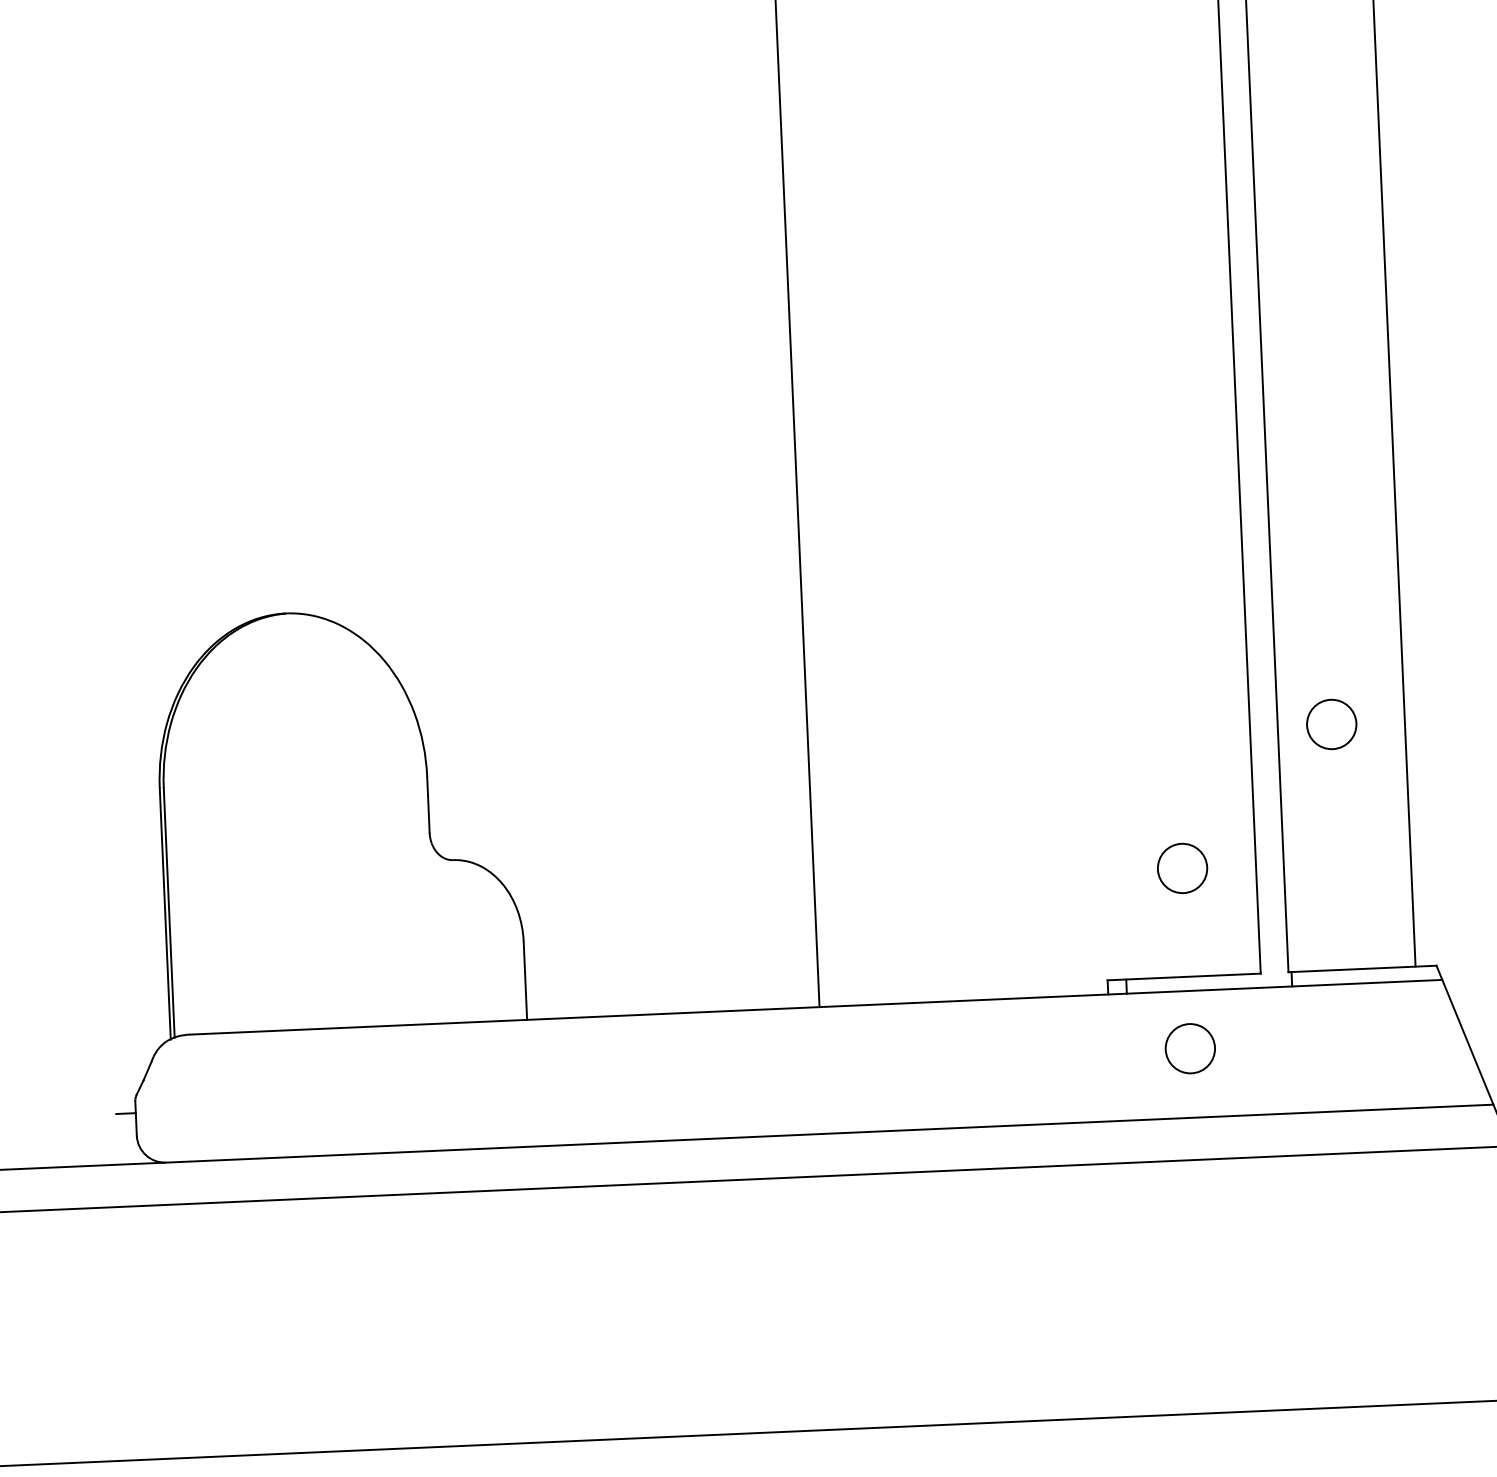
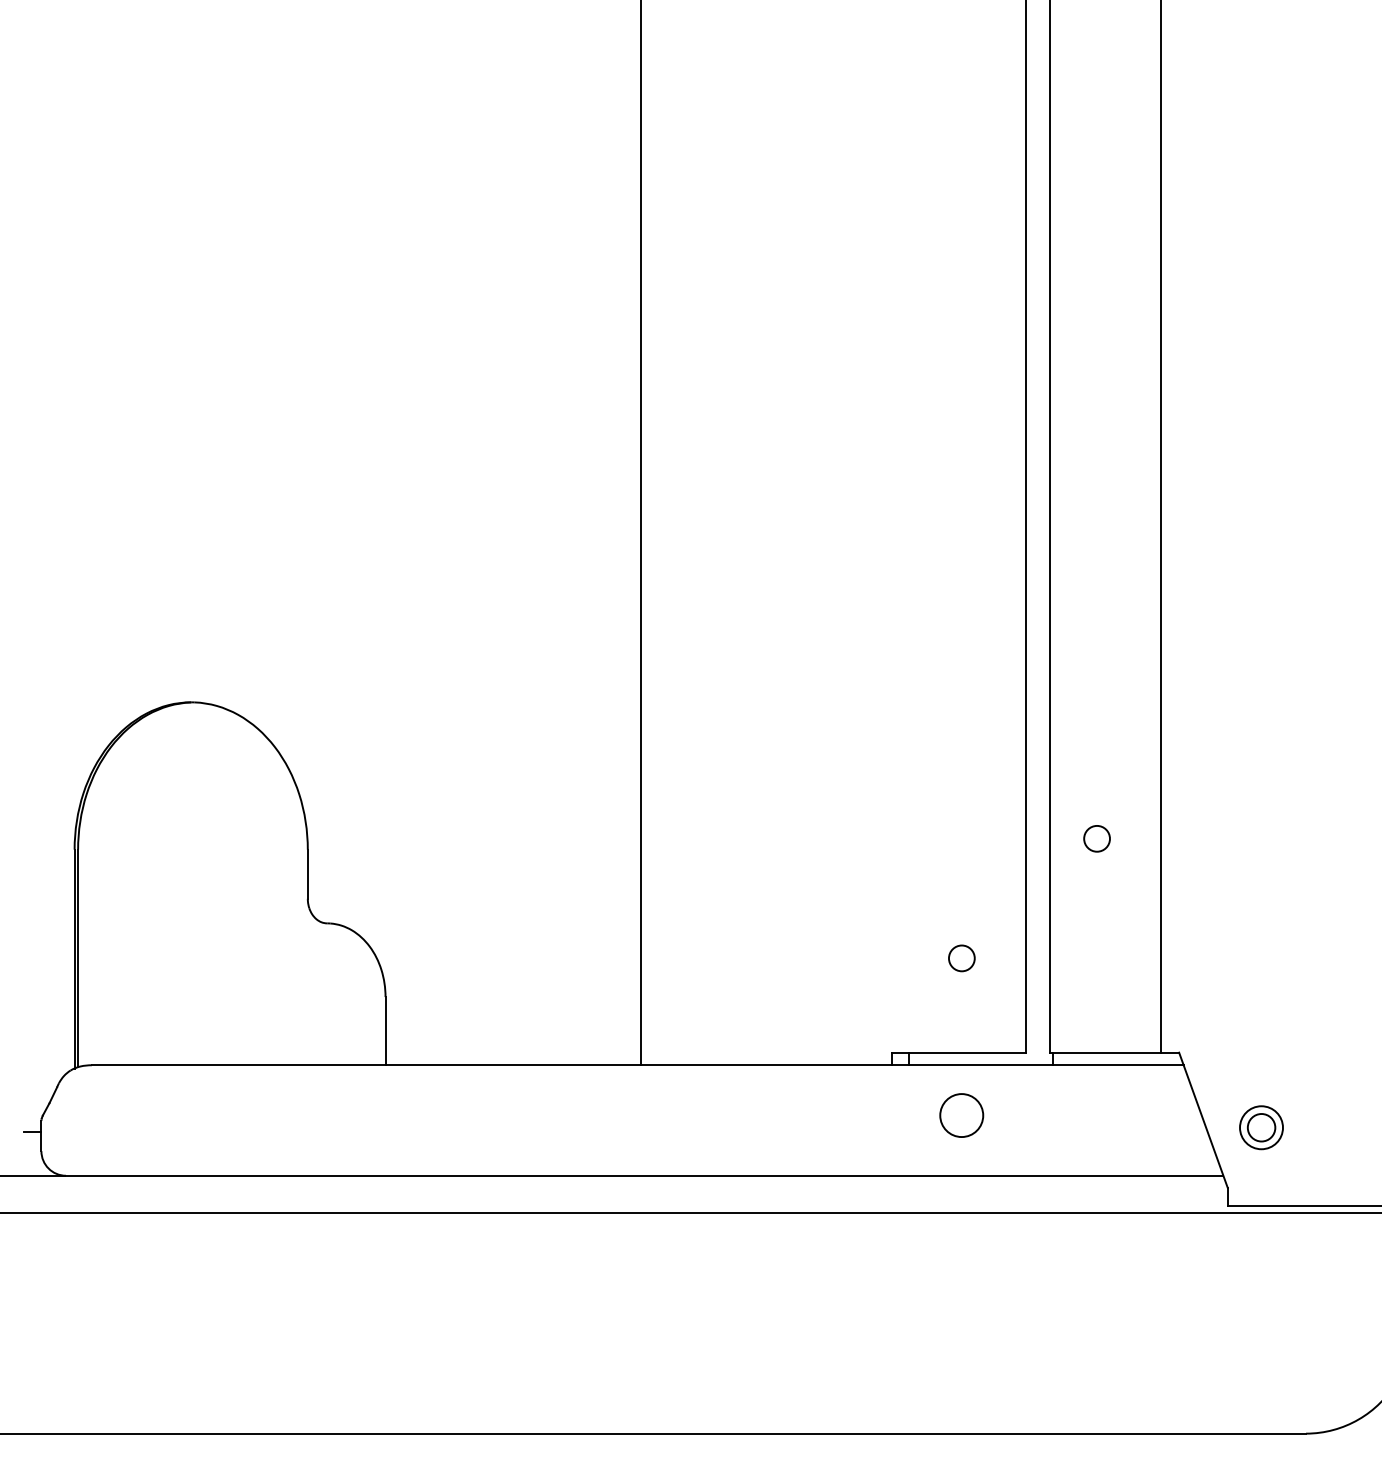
circle: (1331, 724) -> (1096, 838), size x0.6
circle: (1182, 868) -> (961, 958), size x0.6

